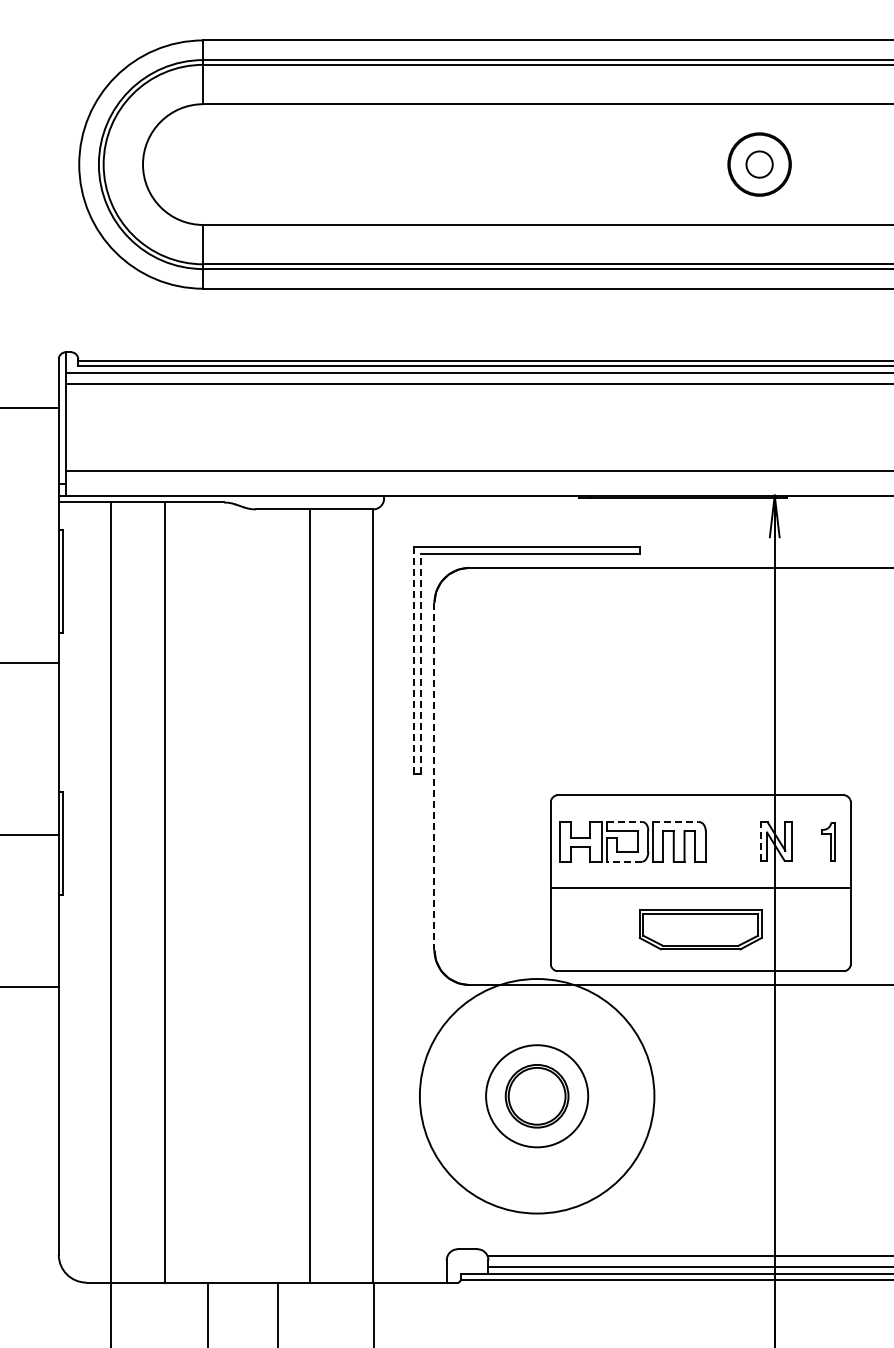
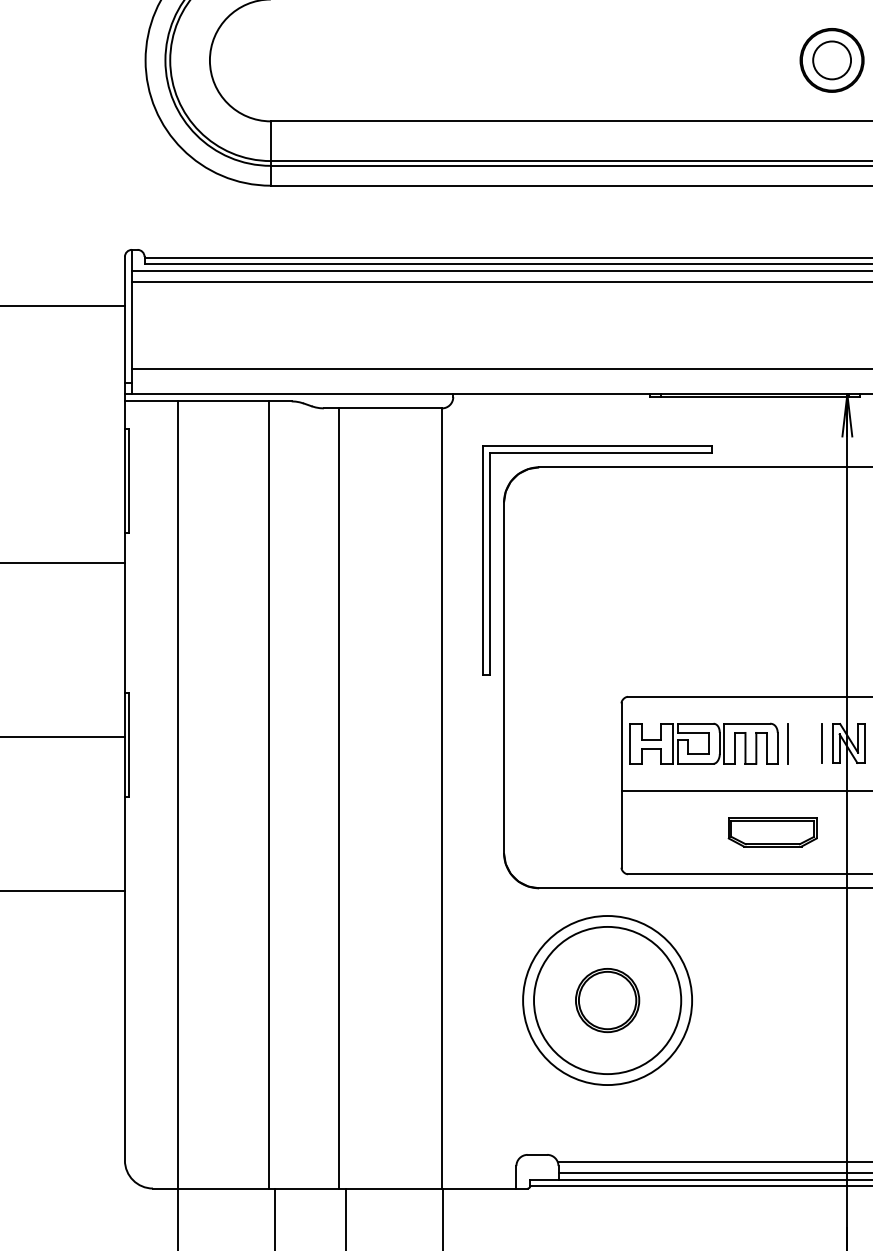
circle: (759, 164) -> (831, 60), size x1.43
line: (413, 660) -> (482, 560), dashed -> solid
line: (420, 663) -> (489, 563), dashed -> solid
line: (434, 776) -> (504, 677), dashed -> solid
line: (624, 821) -> (695, 723), dashed -> solid
line: (675, 821) -> (747, 723), dashed -> solid
line: (715, 841) -> (787, 743), added
line: (748, 841) -> (820, 743), added
line: (760, 841) -> (832, 743), dashed -> solid
line: (624, 861) -> (695, 763), dashed -> solid
line: (164, 892) -> (268, 794), moved
line: (309, 895) -> (338, 797), moved
part: (700, 929) -> (772, 832), size x0.71
circle: (536, 1096) -> (606, 1000), size x0.71
circle: (537, 1096) -> (607, 1000), size x1.43

